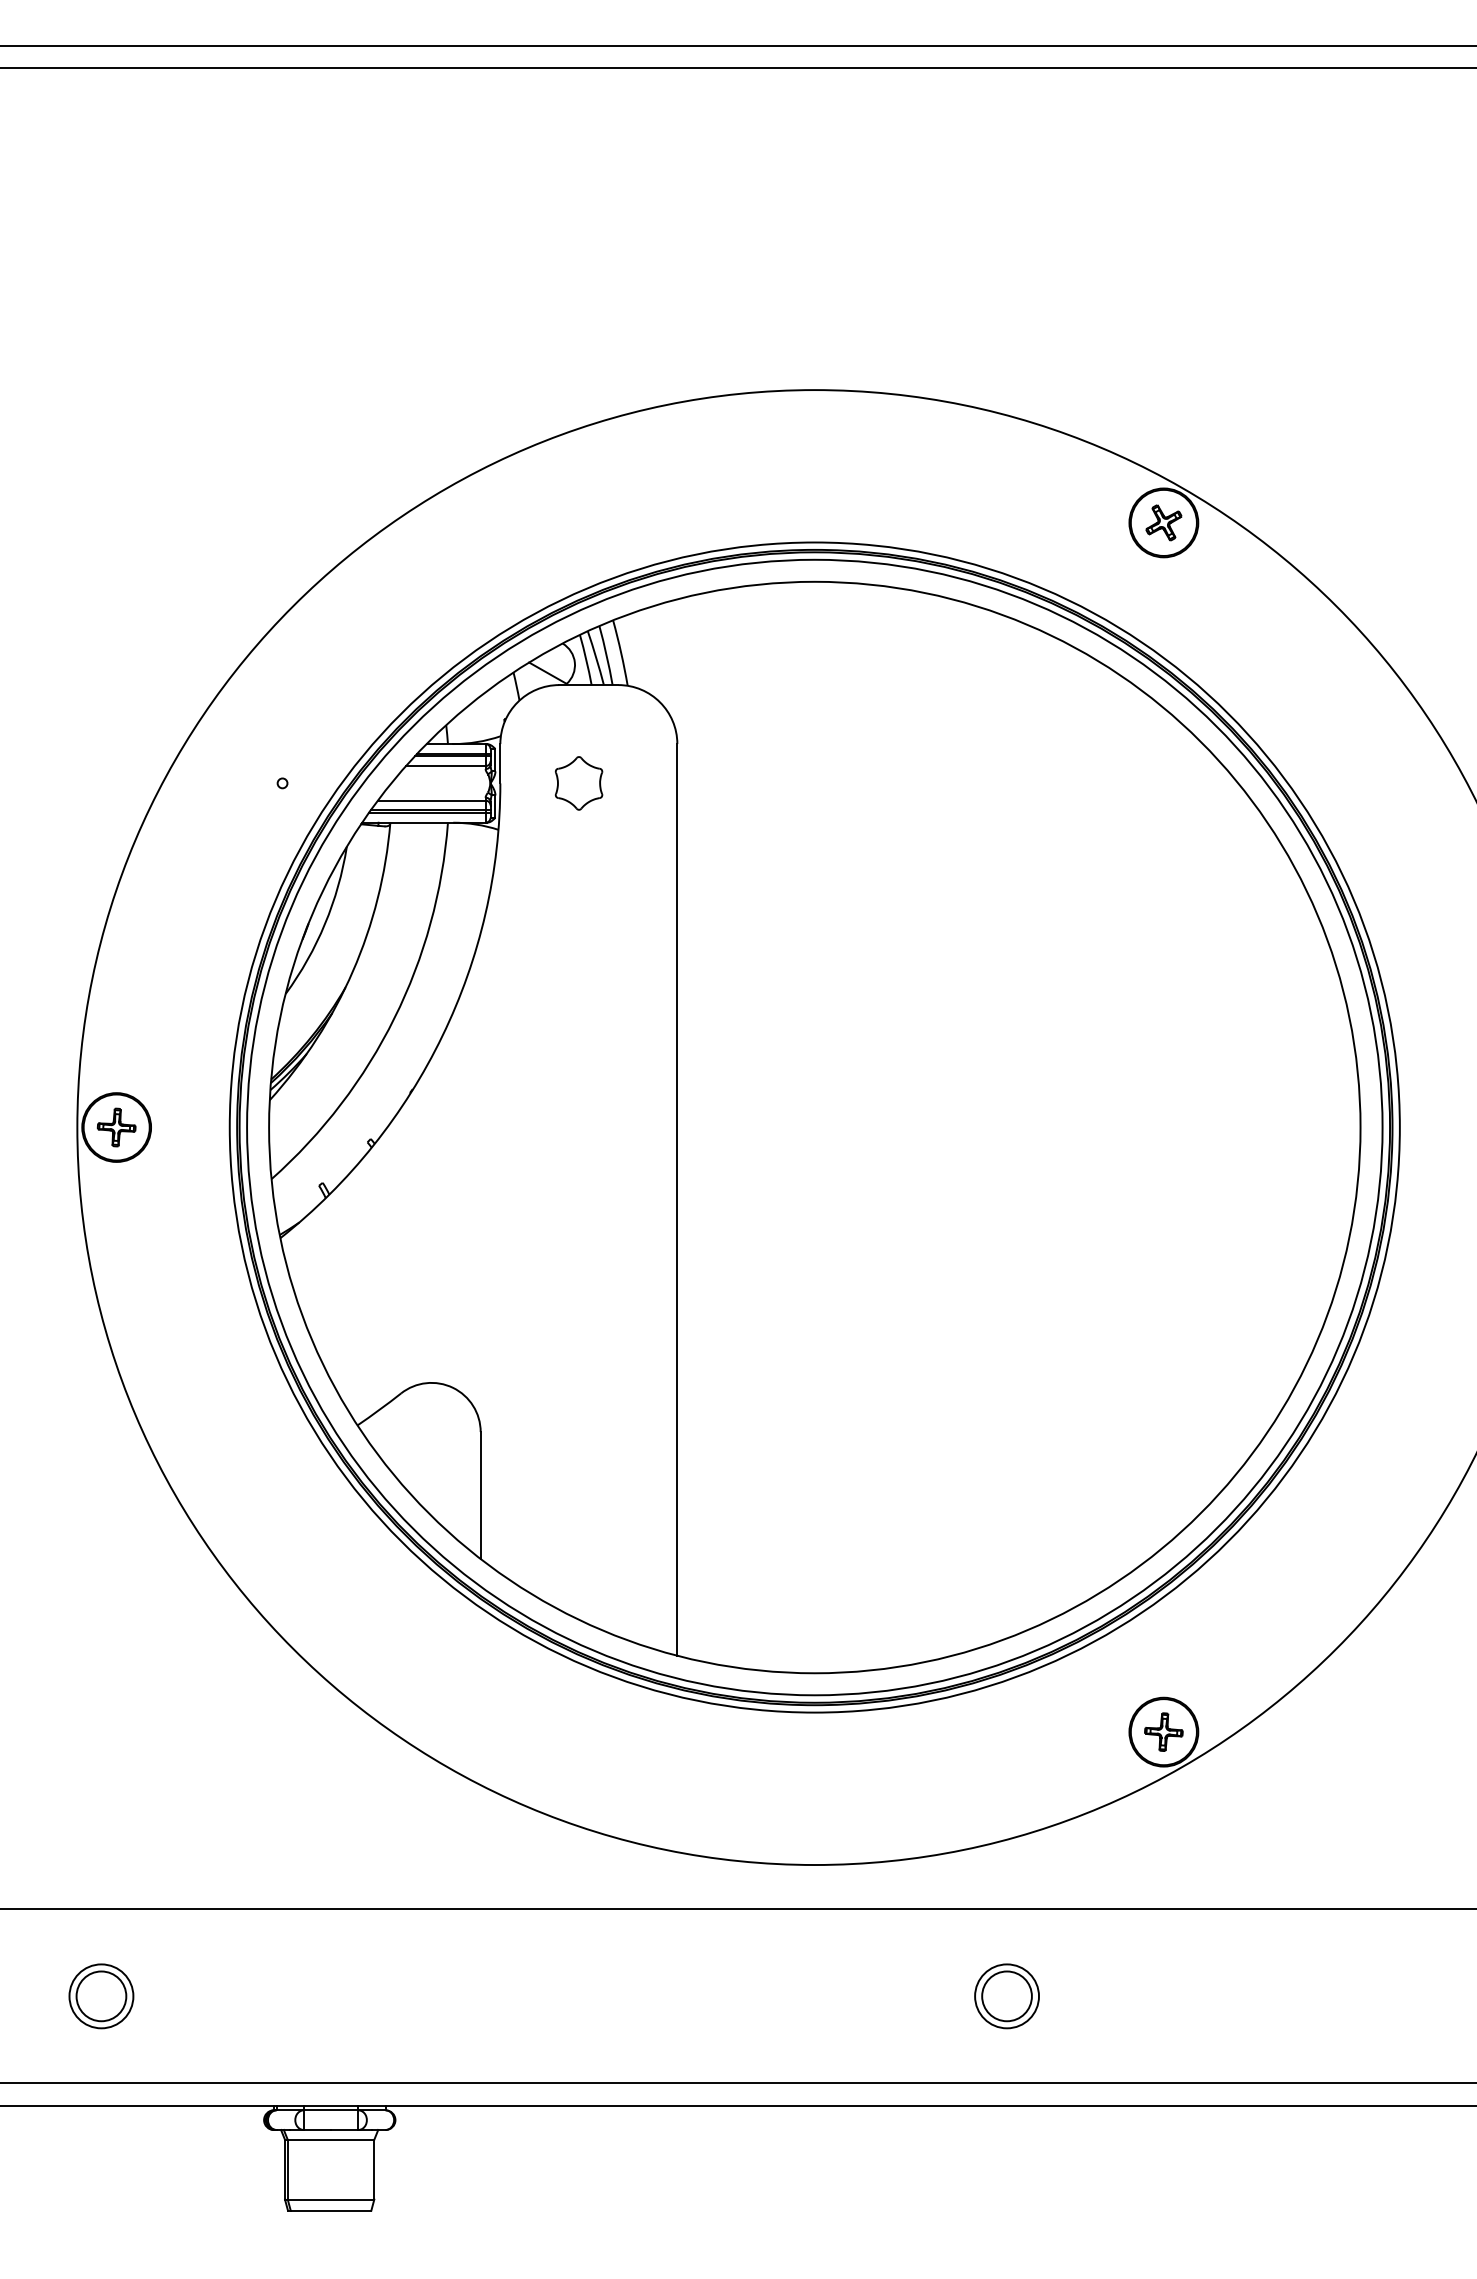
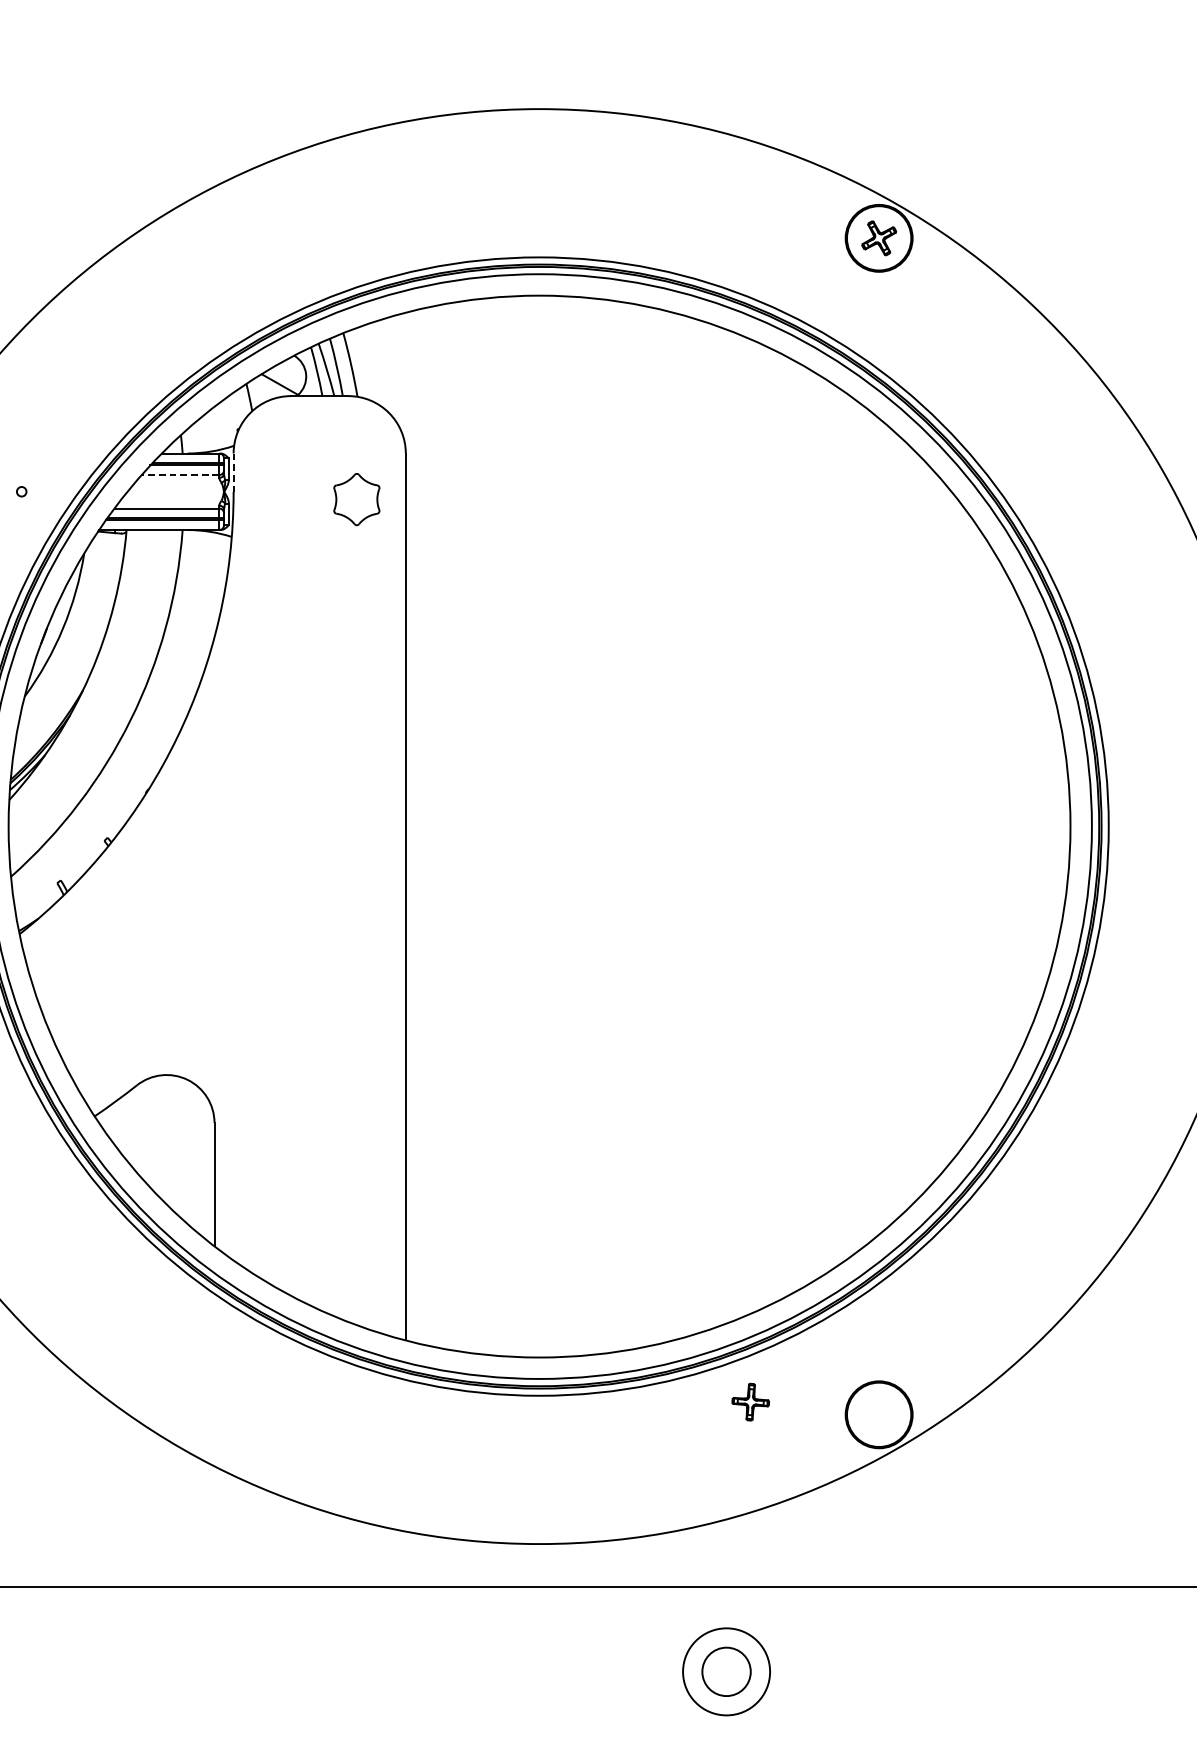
line: (500, 763) -> (233, 472), solid -> dashed
line: (445, 766) -> (180, 475), solid -> dashed
part: (578, 783) -> (356, 499), moved
part: (1163, 1731) -> (750, 1401), moved
circle: (1007, 1996) -> (727, 1671), size x1.4

